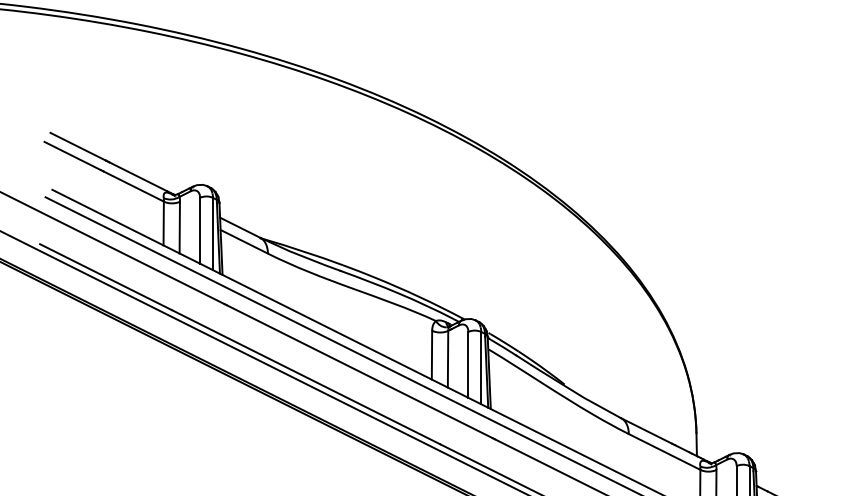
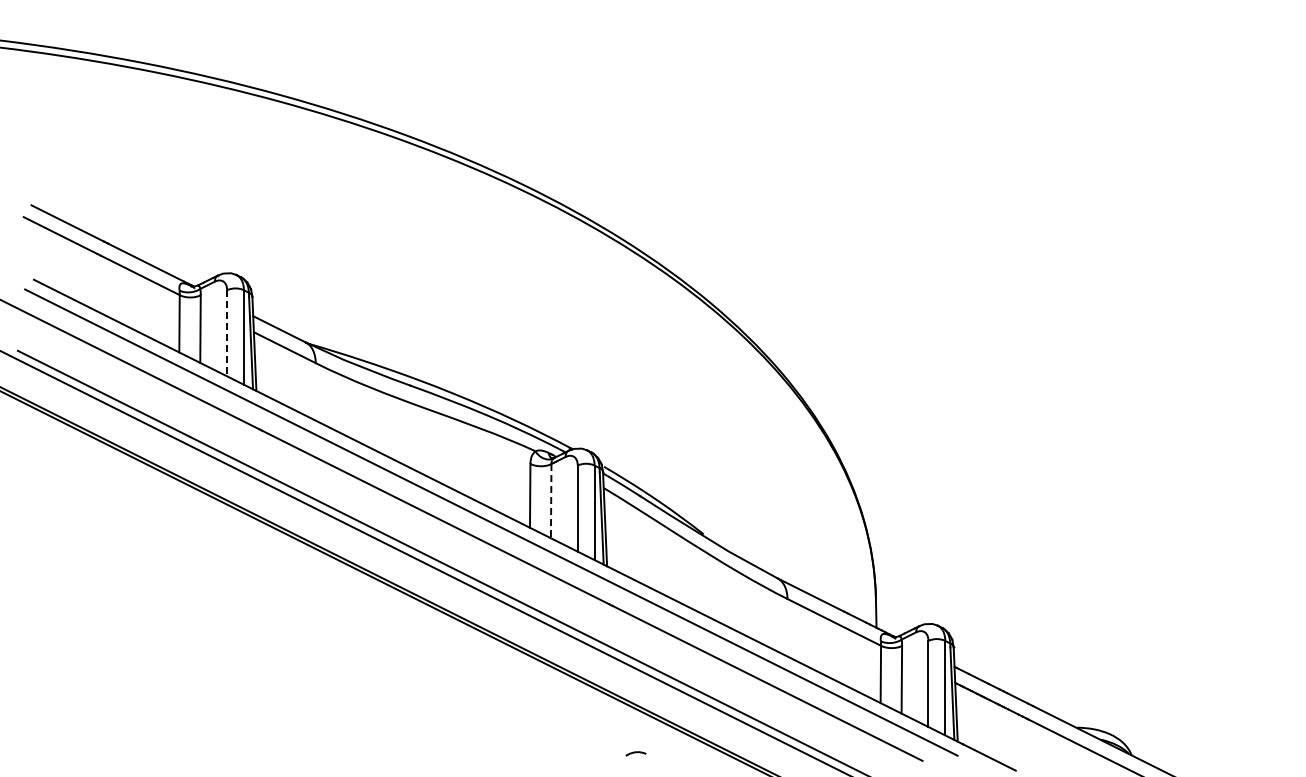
line: (200, 230) -> (227, 333), solid -> dashed
line: (448, 359) -> (551, 501), solid -> dashed

